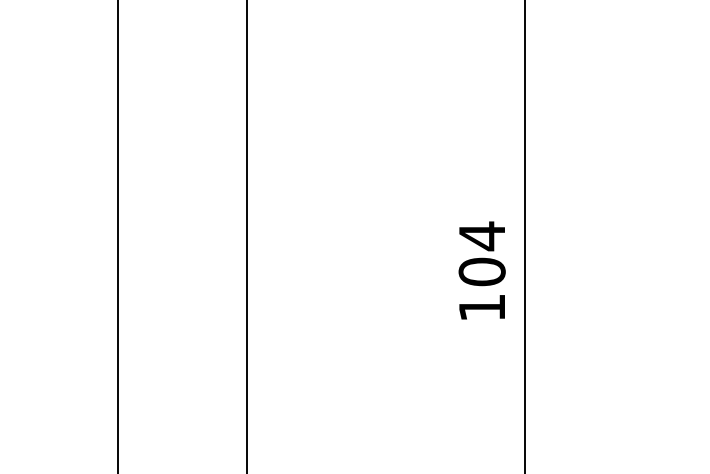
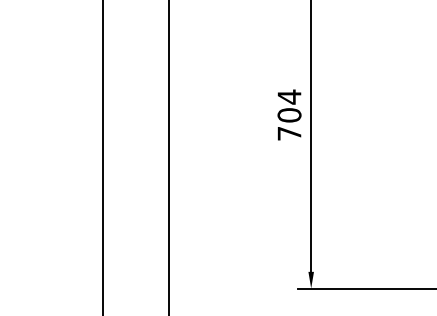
text: (482, 307) -> (289, 133), 104 -> 704

